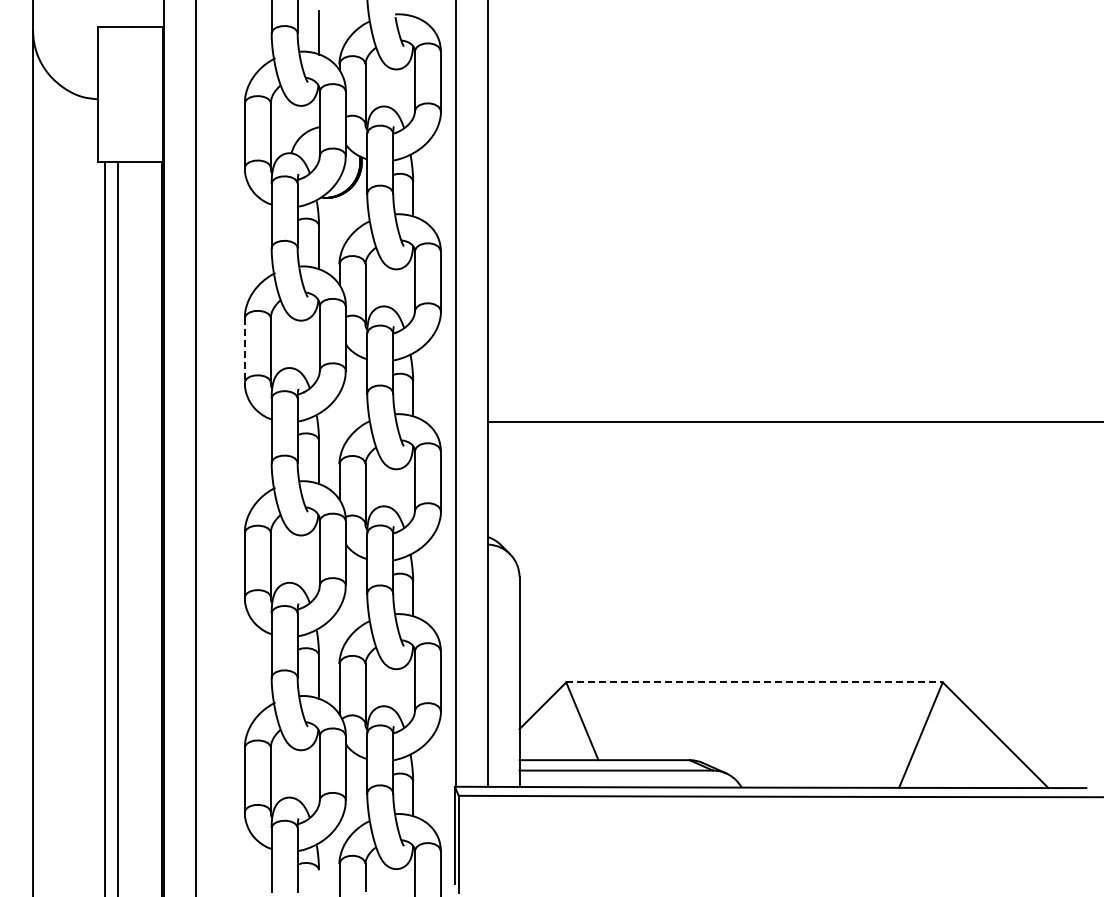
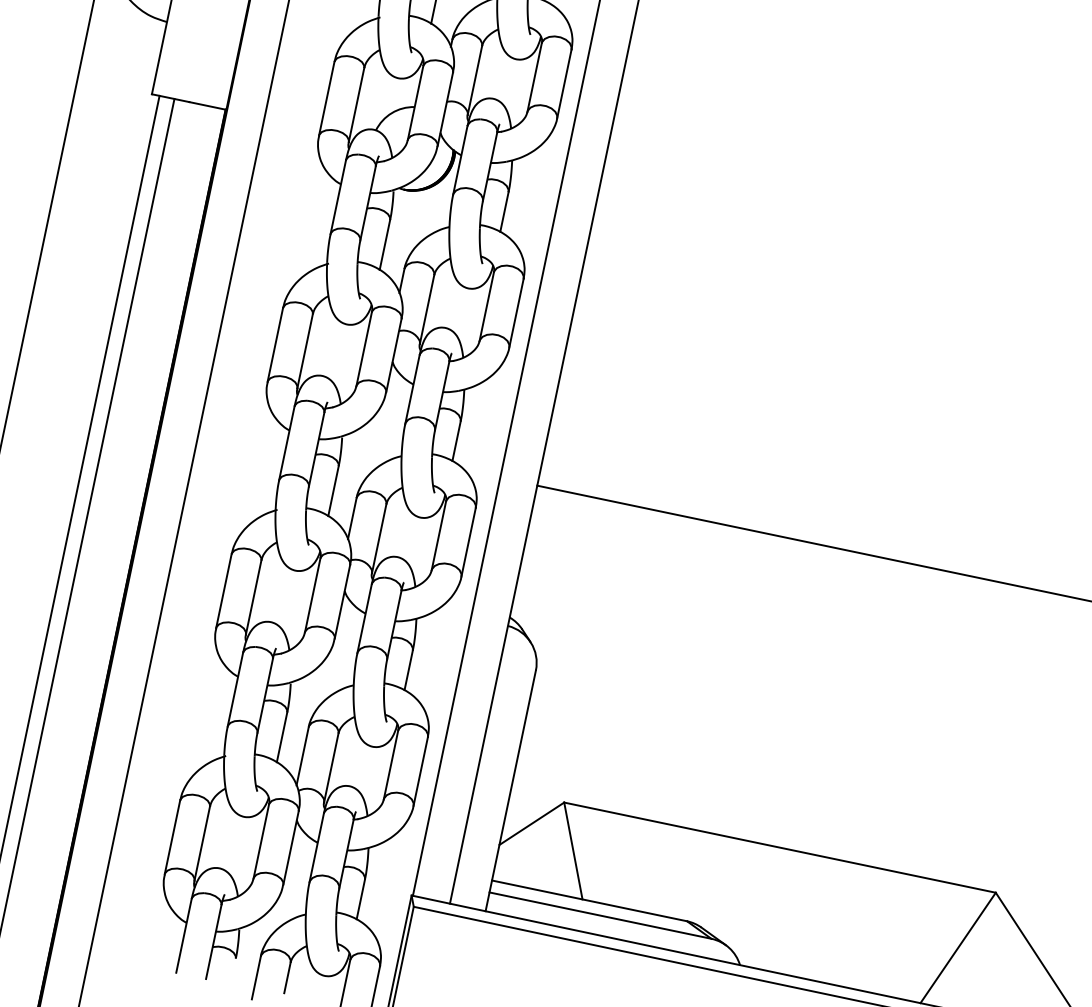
line: (244, 350) -> (274, 345), dashed -> solid
line: (755, 682) -> (781, 847), dashed -> solid

